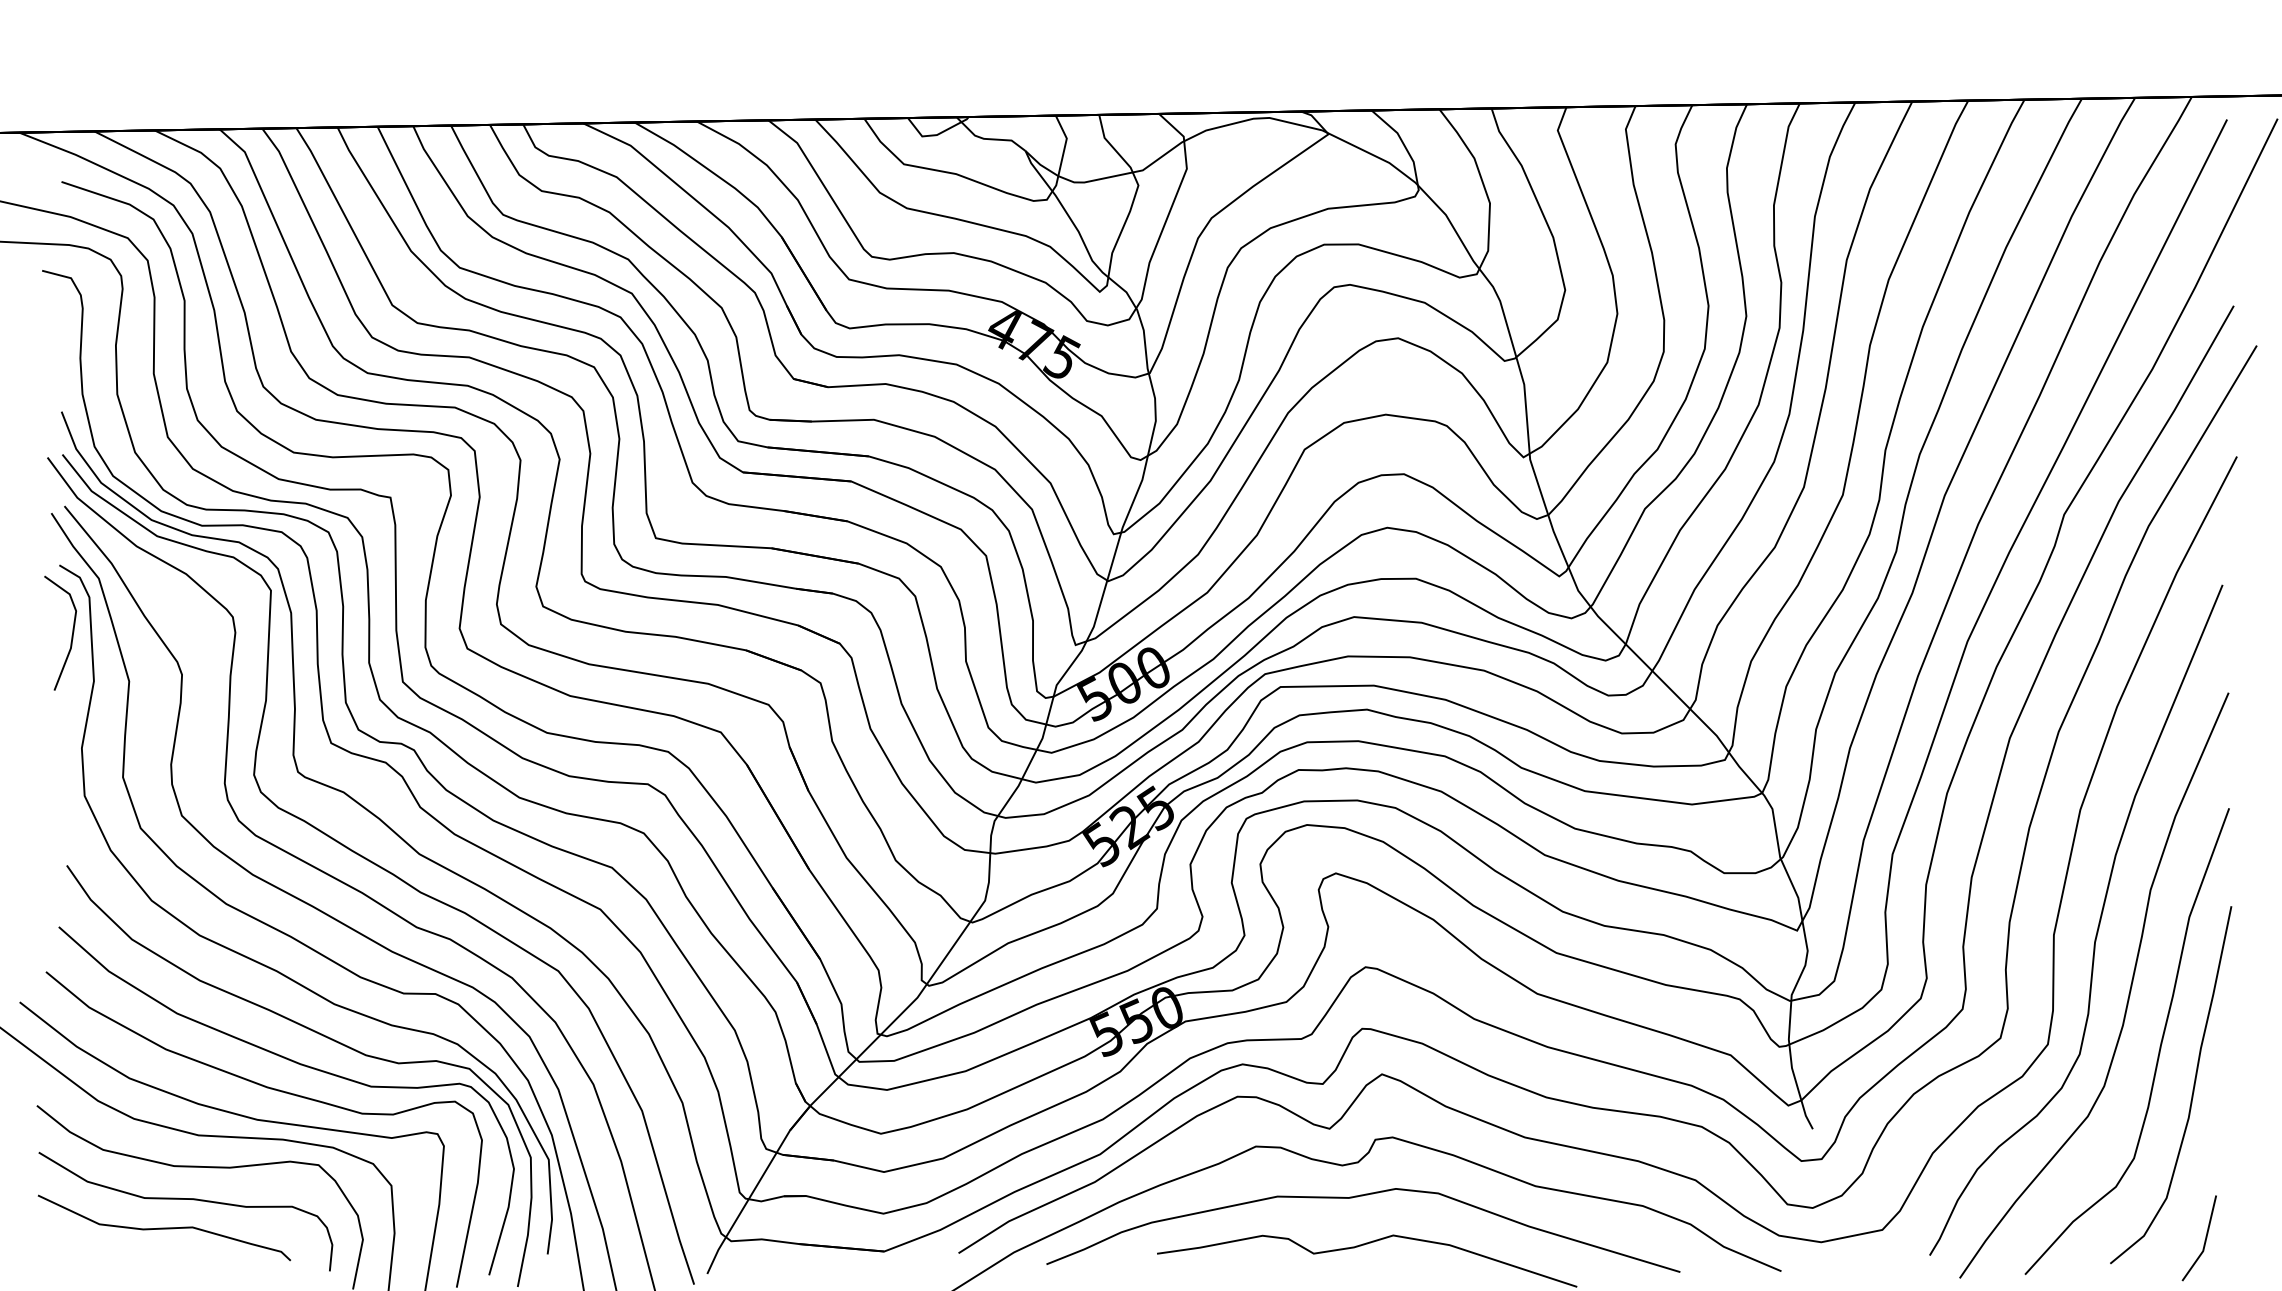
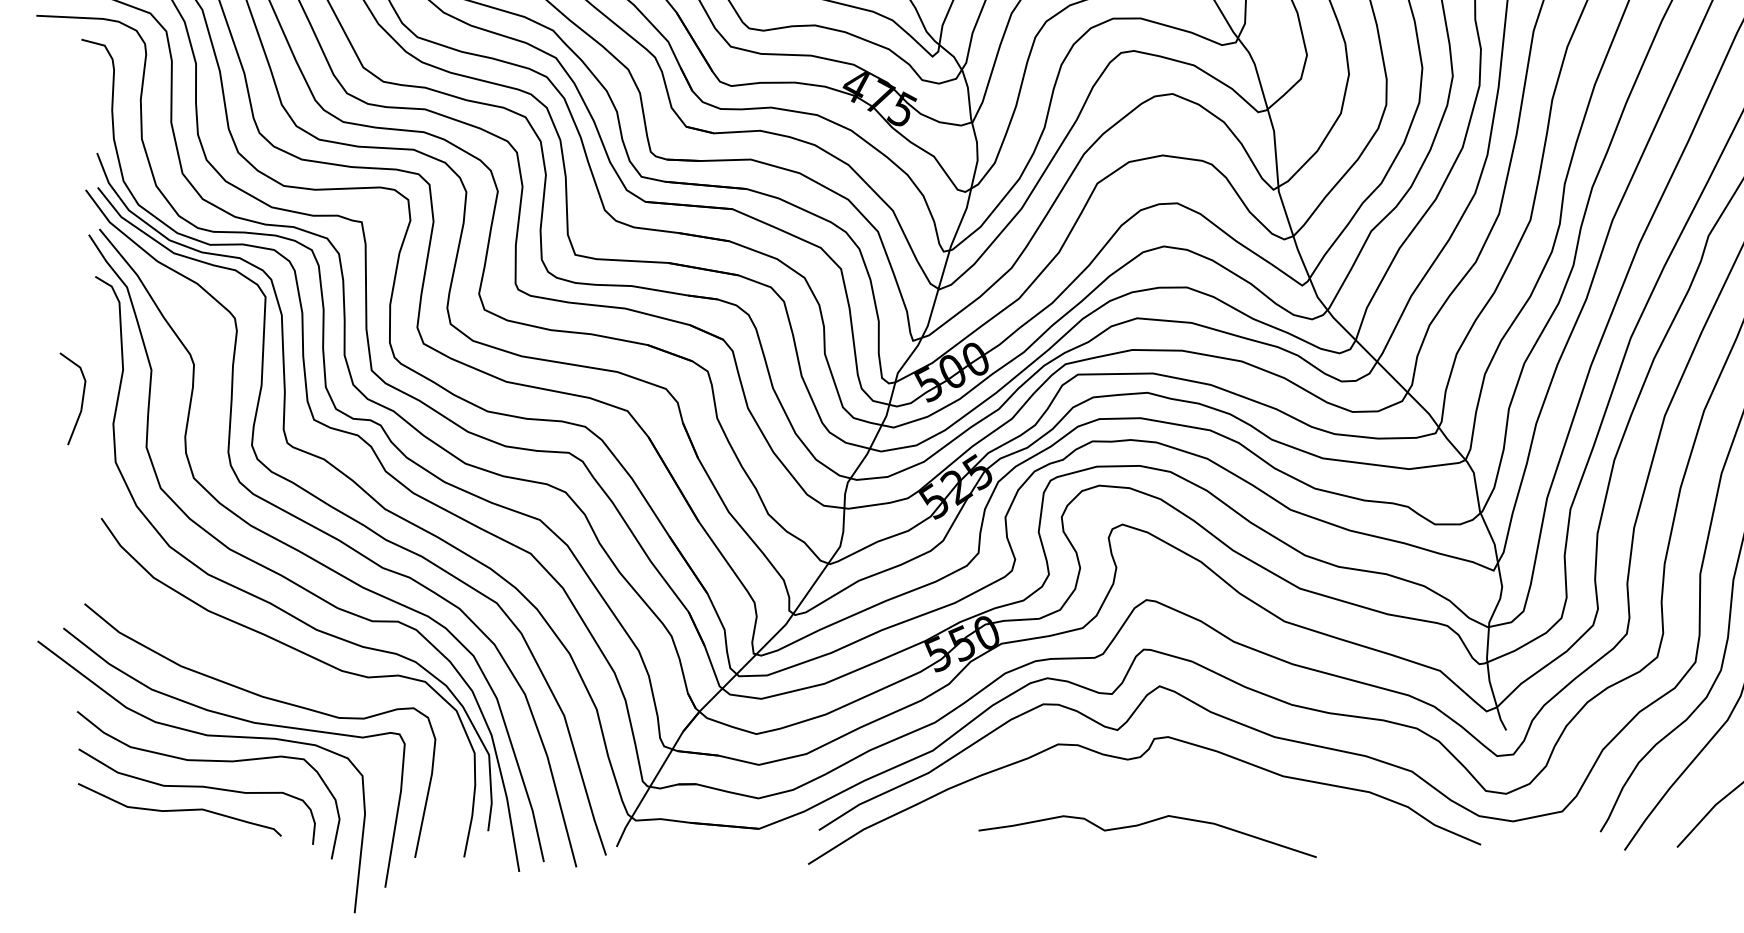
line: (71, 635) -> (81, 400), moved
curve: (300, 1065) -> (289, 679), removed
curve: (1357, 1197) -> (1139, 785), removed

